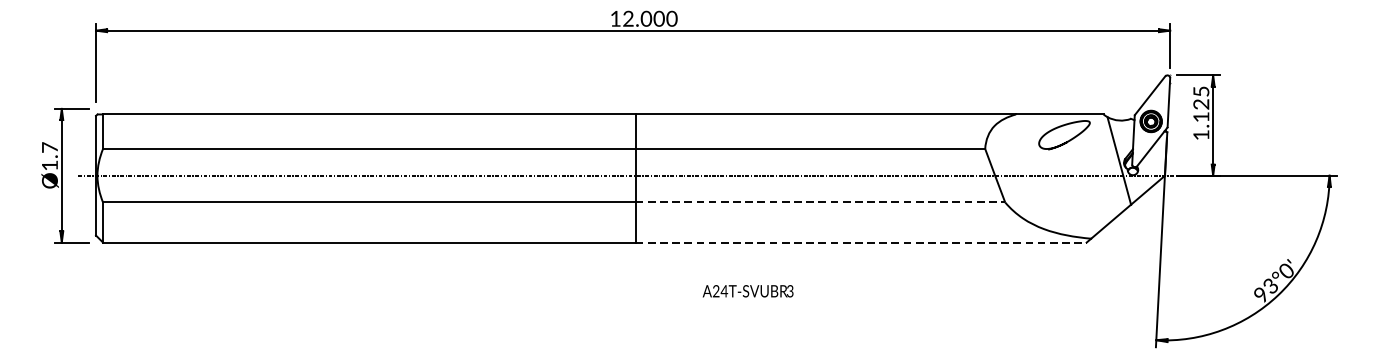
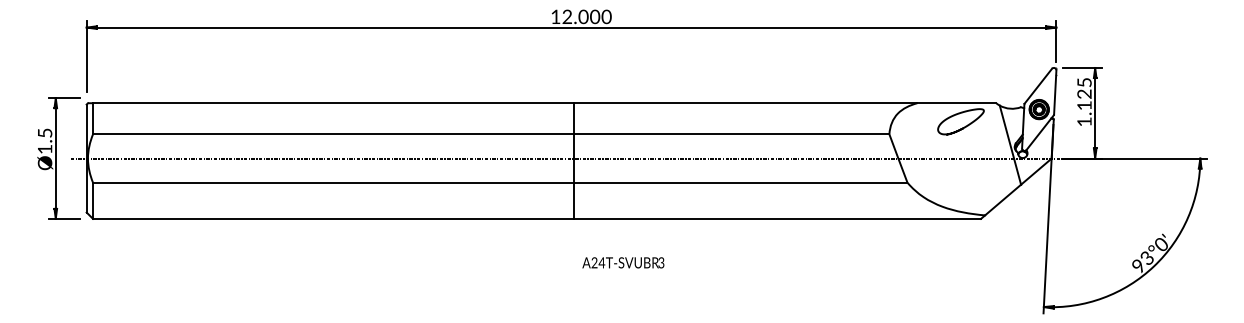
text: (50, 146) -> (45, 132), Ø1.7 -> Ø1.5
line: (820, 202) -> (740, 182), dashed -> solid
line: (861, 242) -> (777, 218), dashed -> solid
text: (748, 290) -> (623, 262), moved

